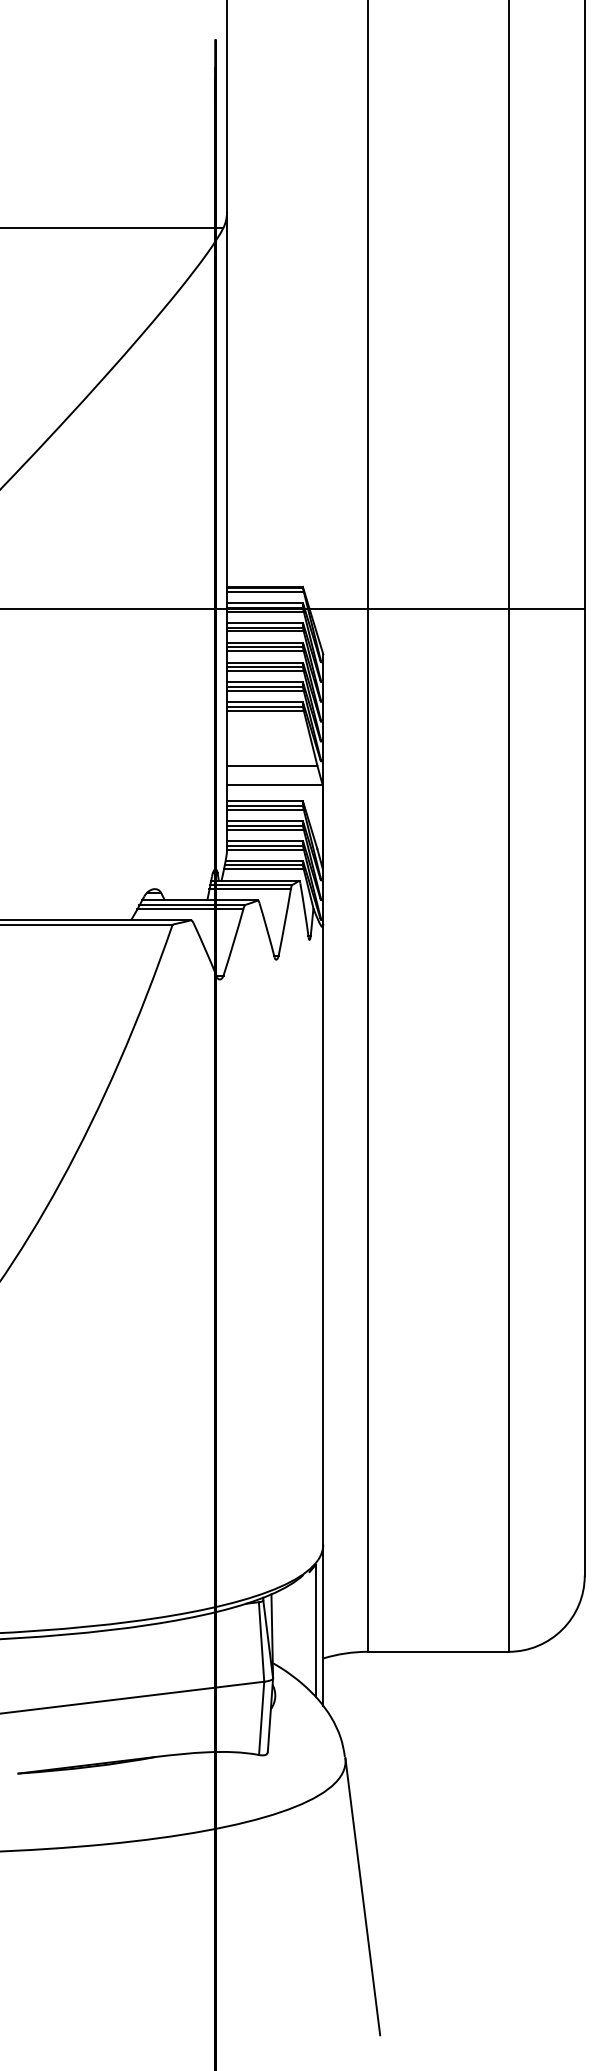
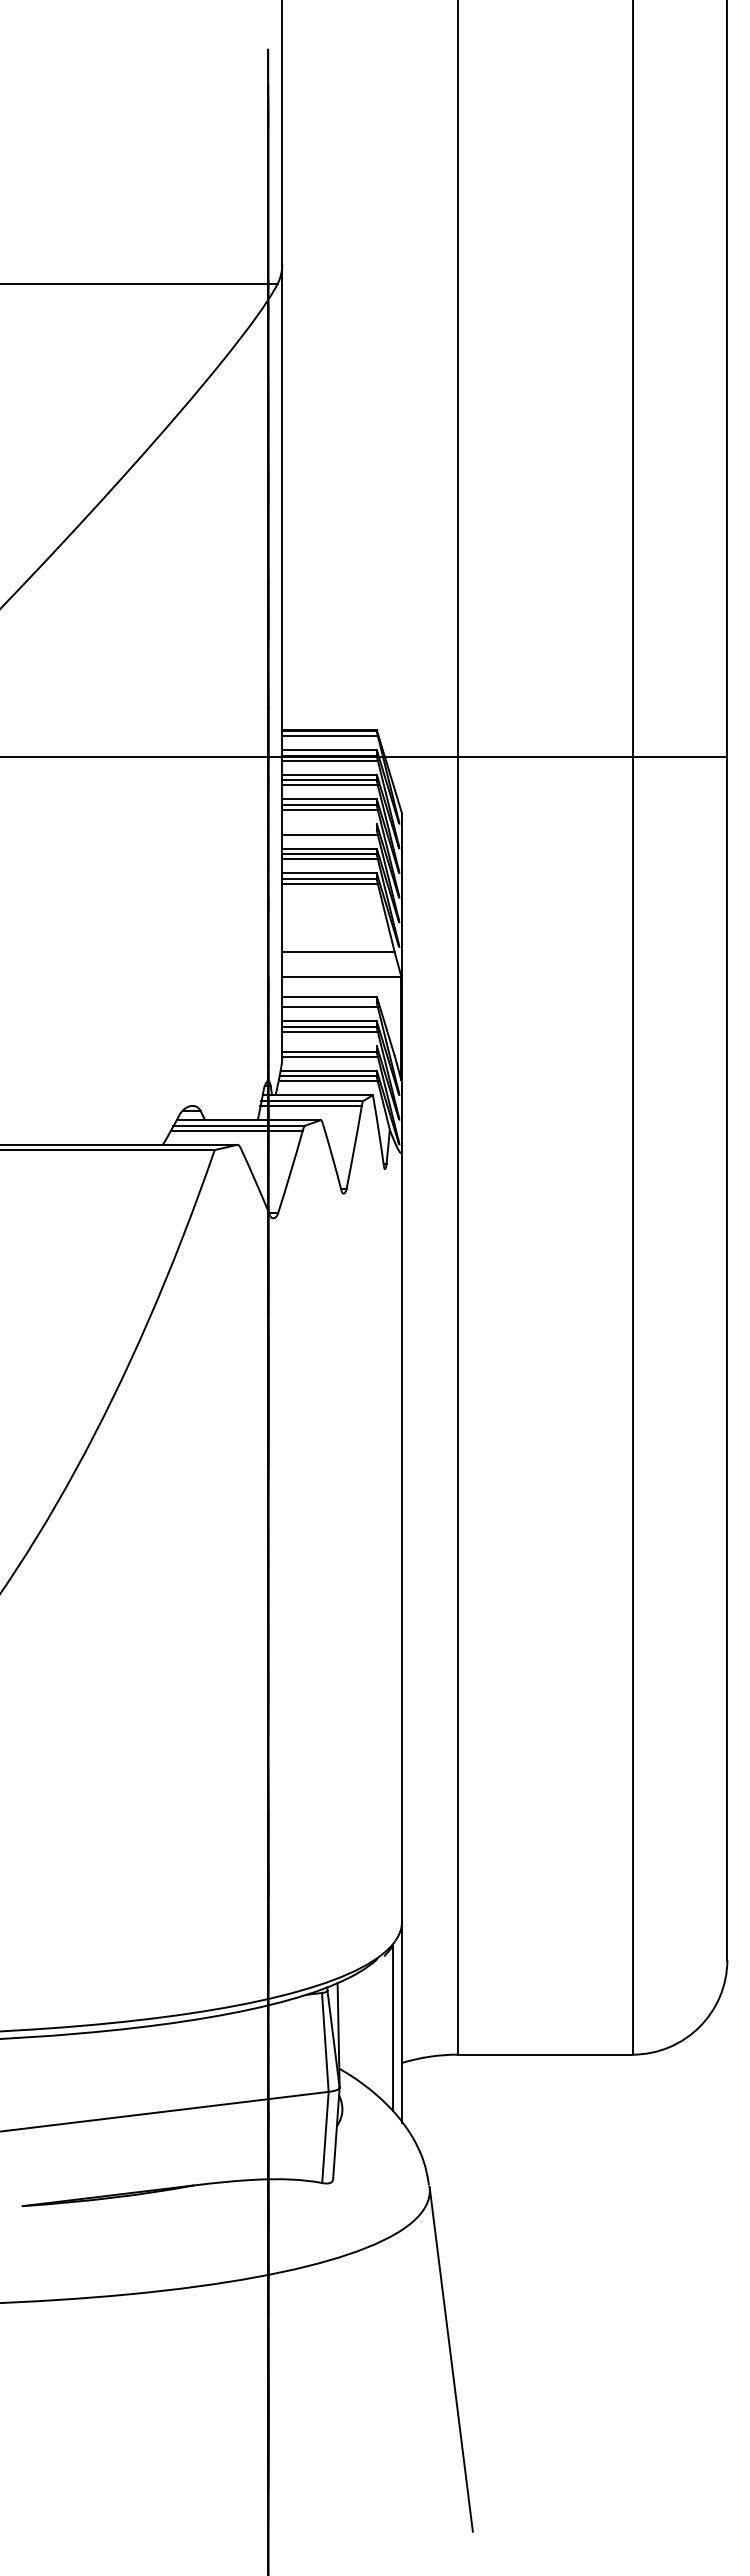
line: (264, 662) -> (329, 824), removed
line: (264, 666) -> (329, 829), removed
line: (264, 805) -> (329, 1002), removed
line: (264, 841) -> (329, 1046), removed

